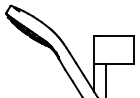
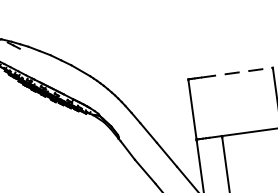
line: (117, 36) -> (237, 73), solid -> dashed

